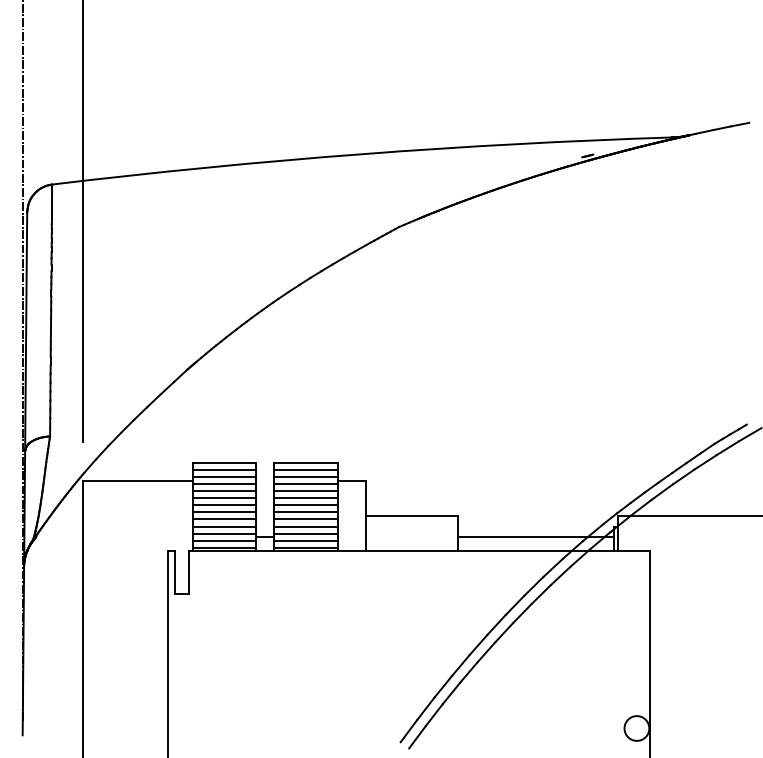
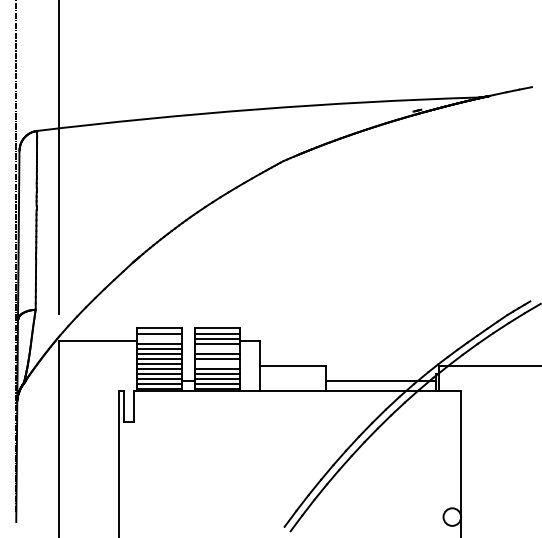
line: (224, 476) -> (159, 338), removed
line: (306, 490) -> (217, 348), removed
line: (306, 512) -> (217, 363), removed

